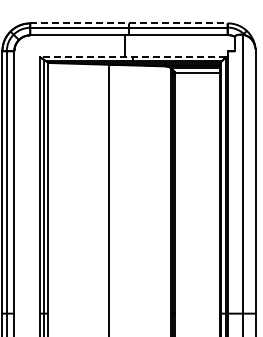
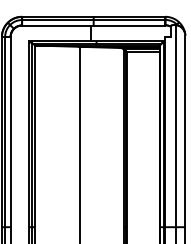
line: (129, 23) -> (94, 16), dashed -> solid
line: (132, 56) -> (96, 40), dashed -> solid

